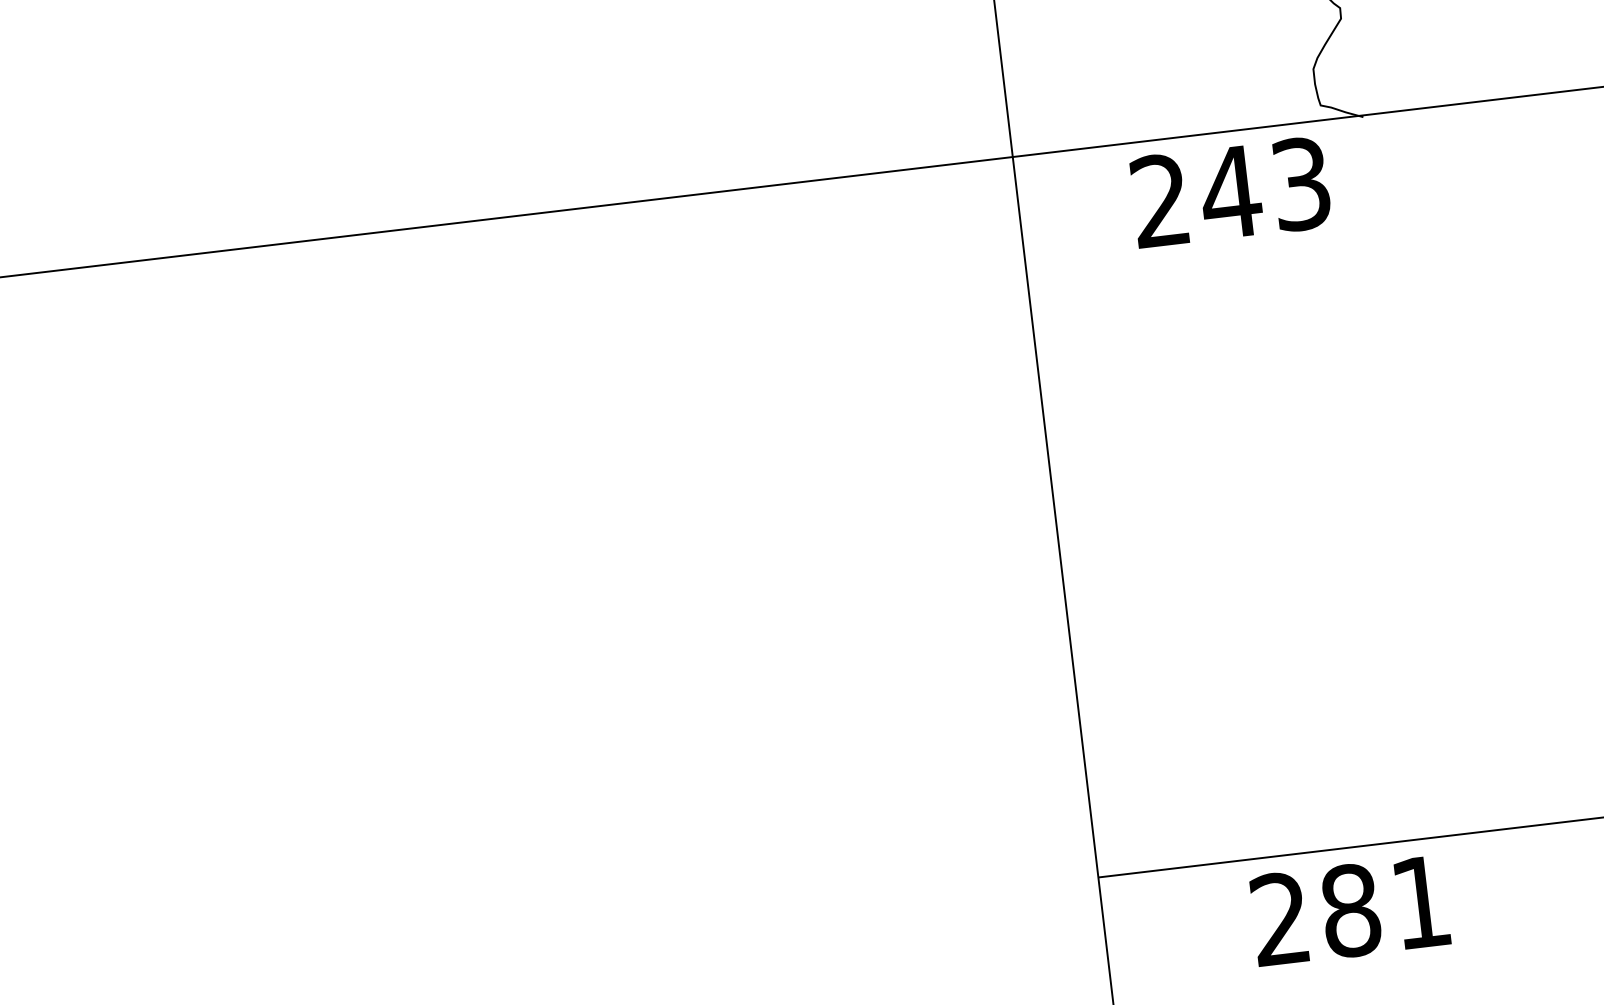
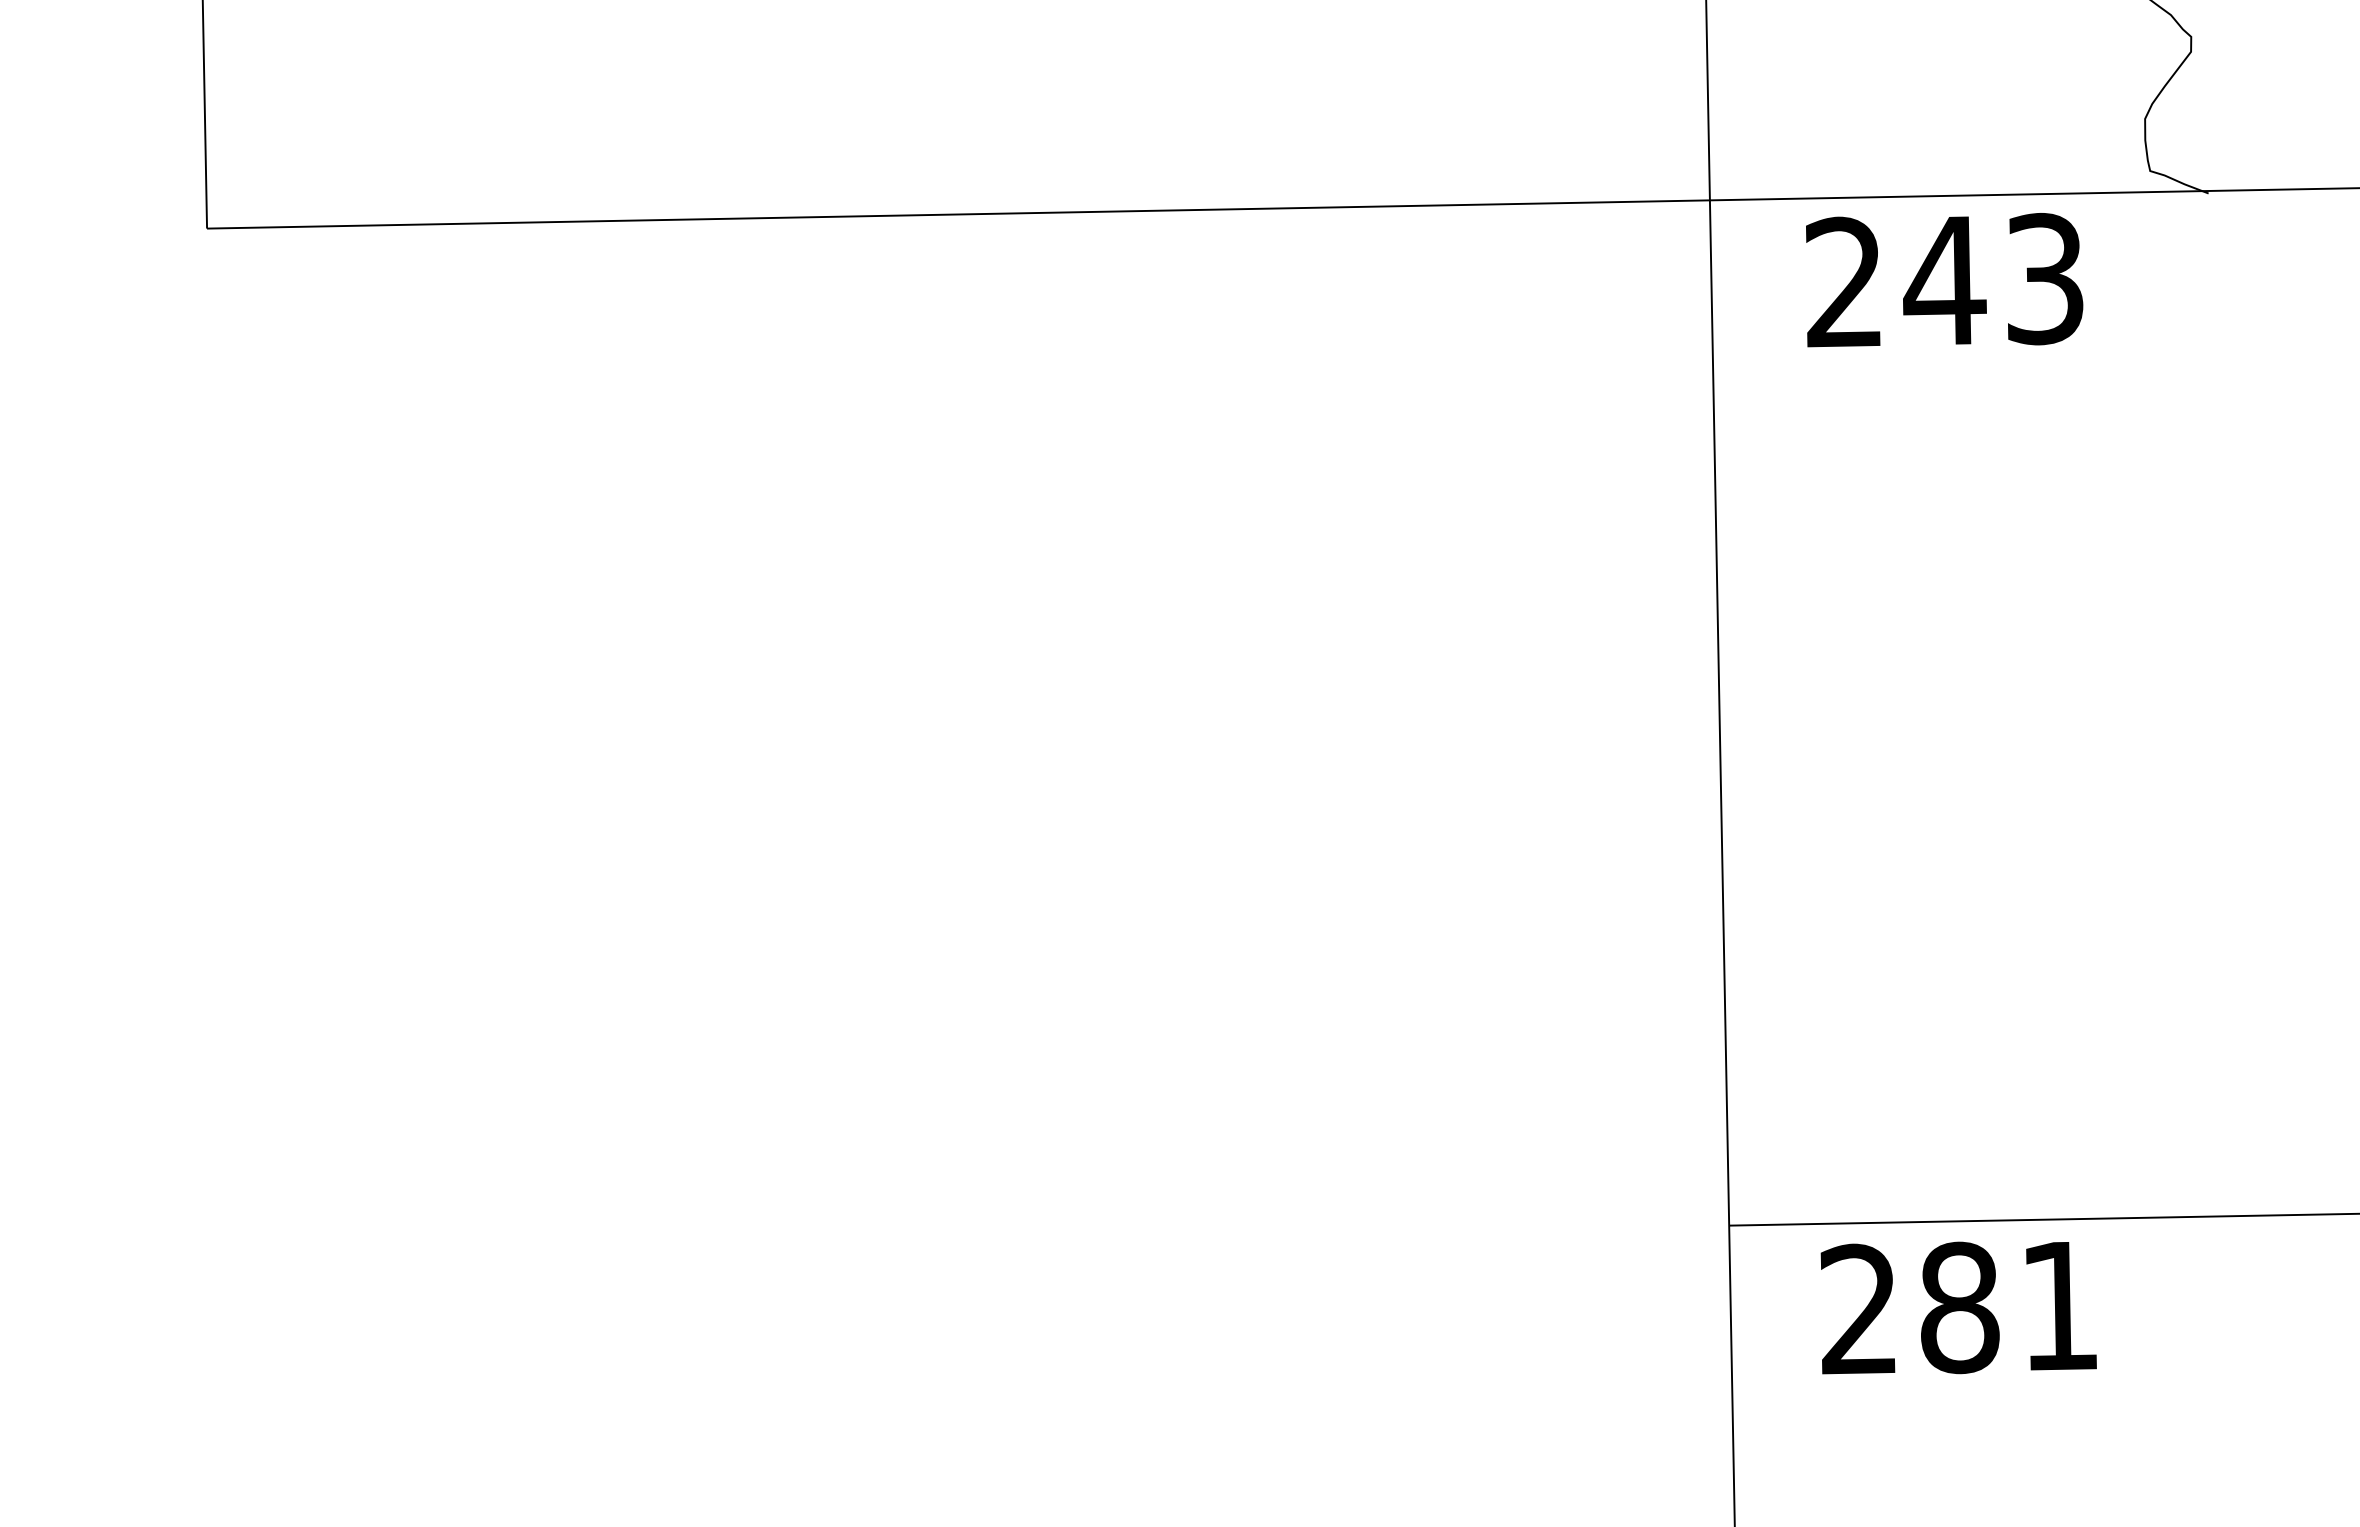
text: (1230, 192) -> (1944, 280), moved
text: (1350, 910) -> (1958, 1307), moved

